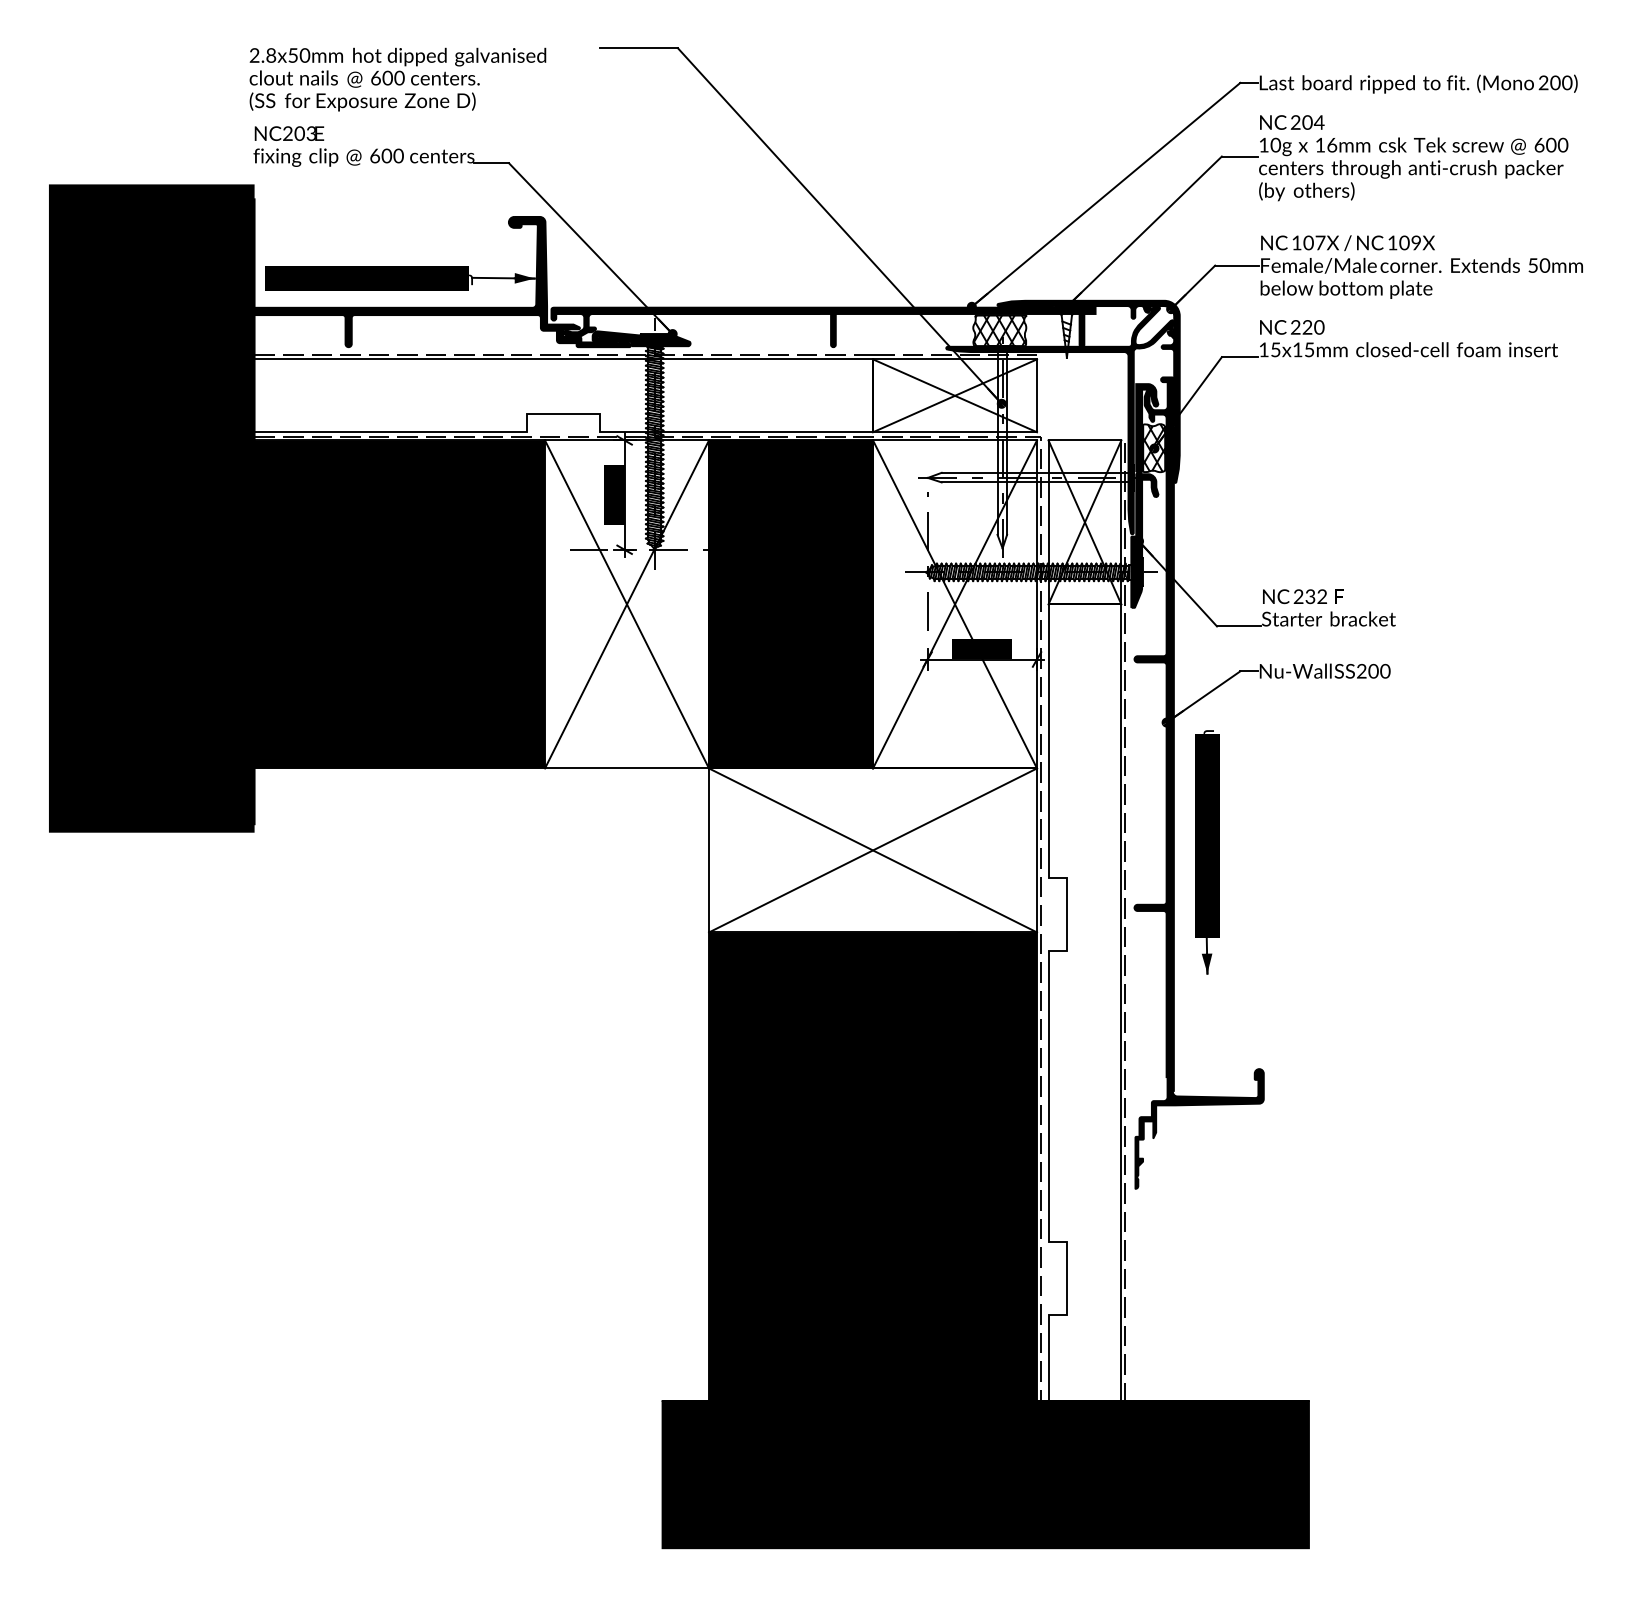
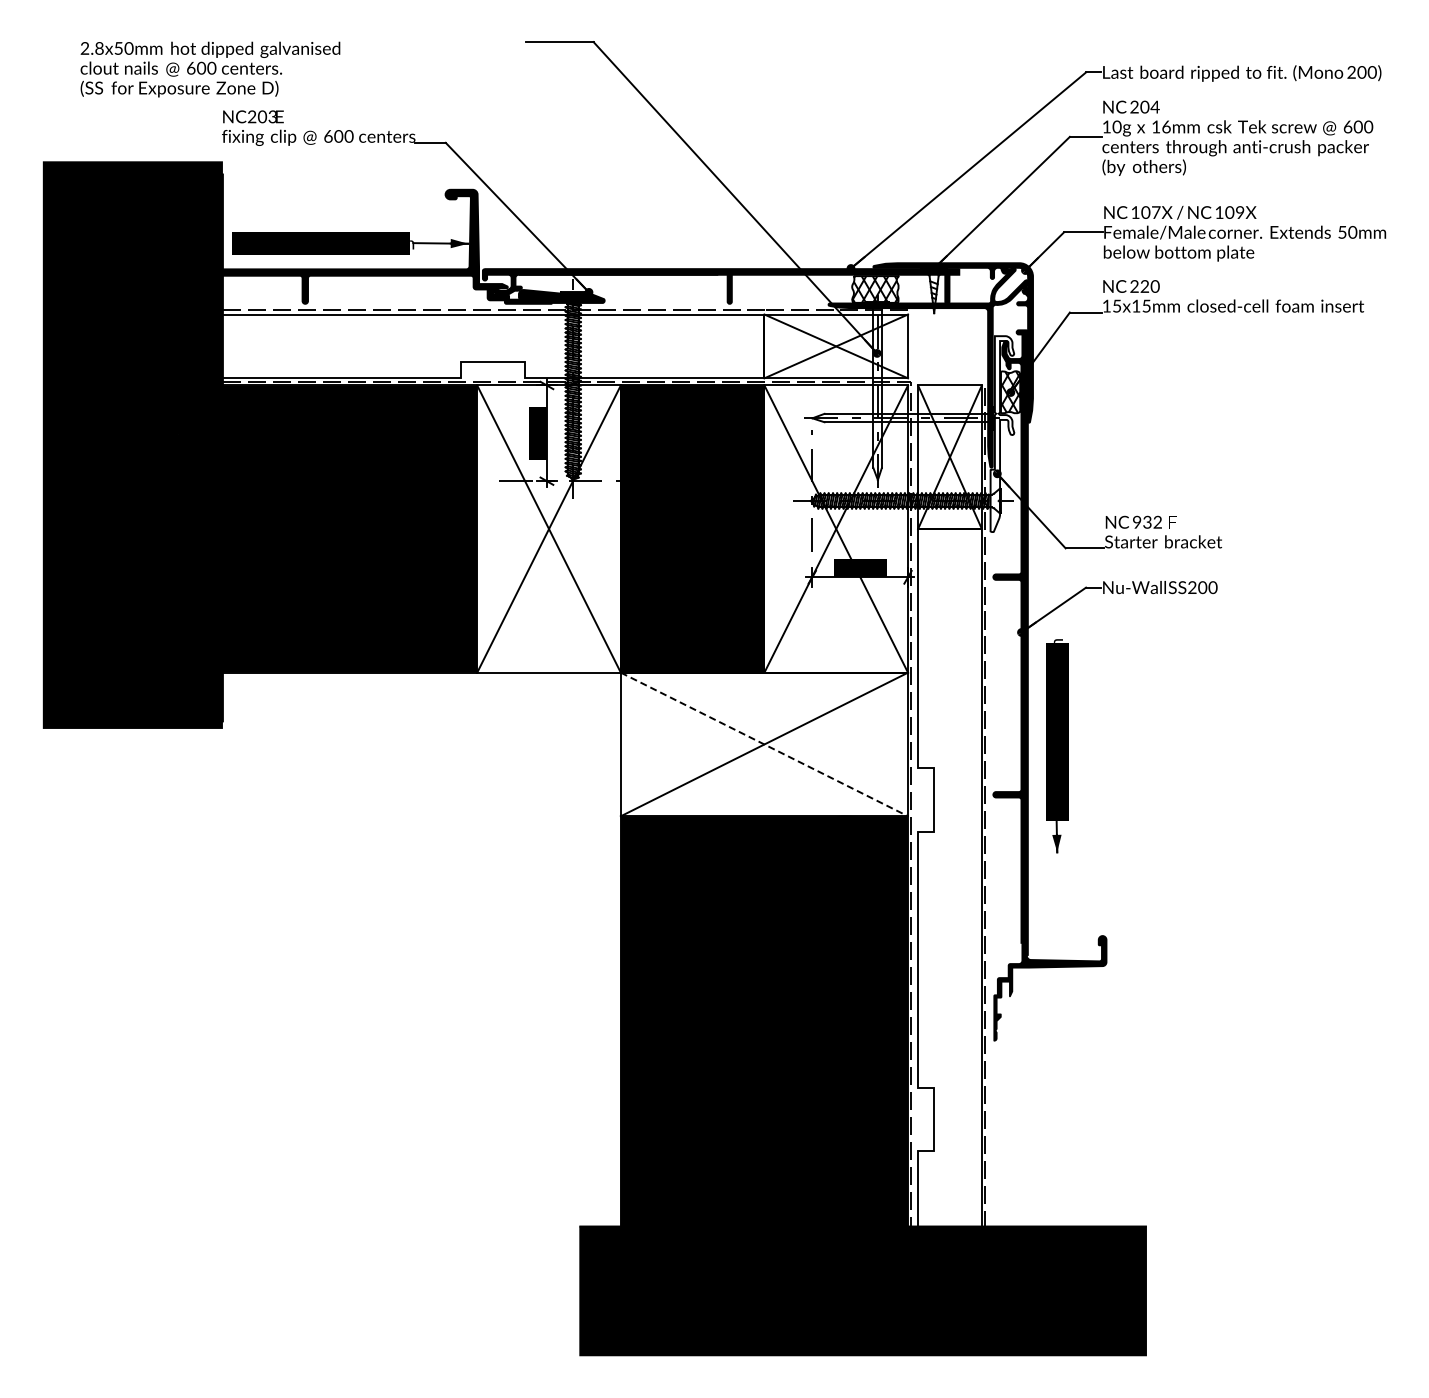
text: (397, 79) -> (210, 69), moved
fill: (1144, 496) -> (1002, 434), removed
text: (1297, 596) -> (1136, 522), 232 -> 932
line: (873, 850) -> (764, 744), solid -> dashed

